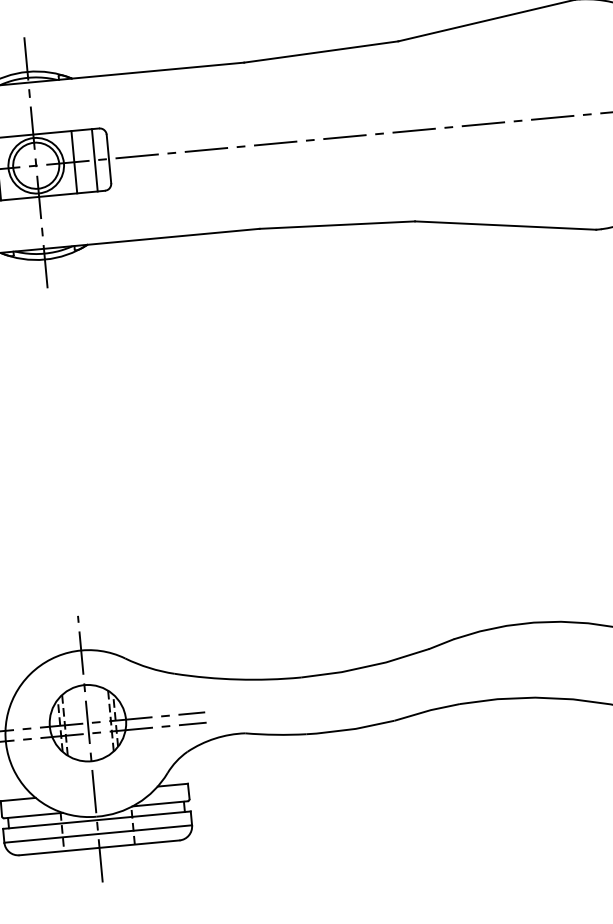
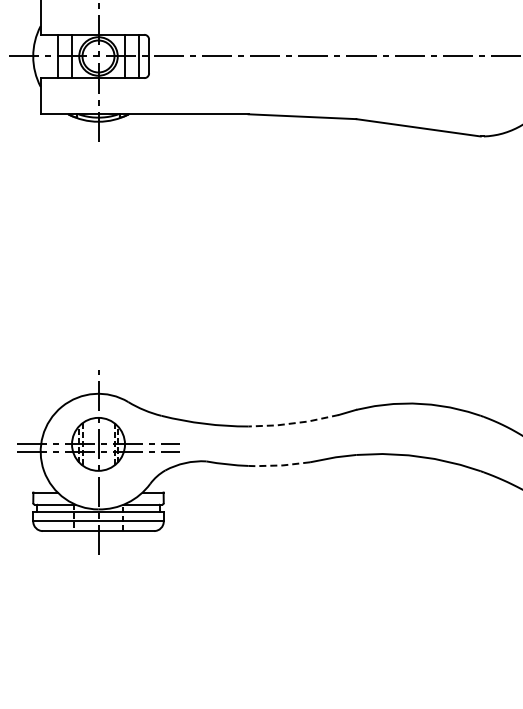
line: (365, 667) -> (293, 423), solid -> dashed
line: (350, 729) -> (279, 465), solid -> dashed

